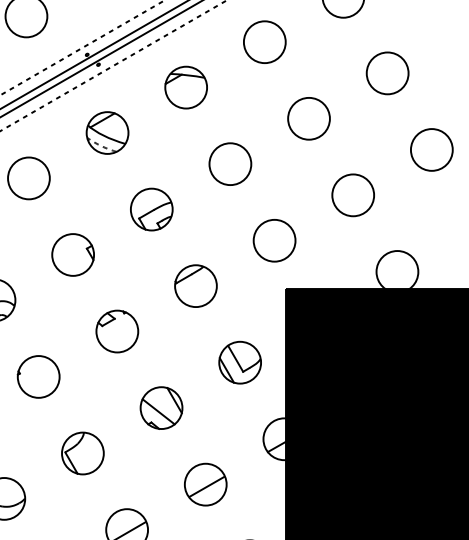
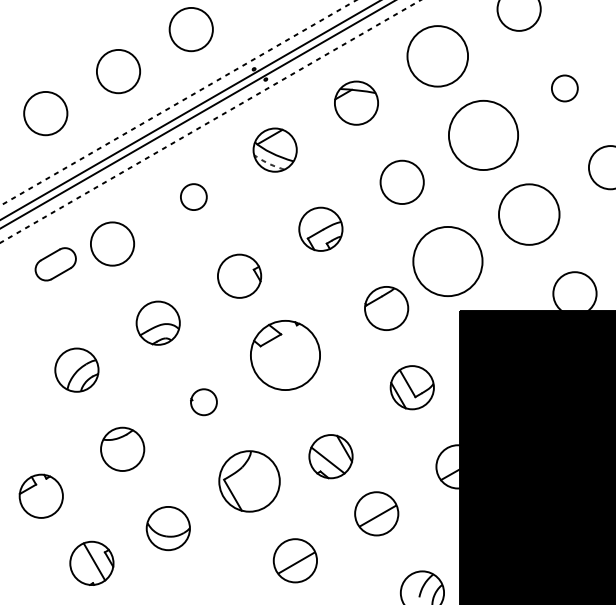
circle: (264, 41) -> (437, 55), size x1.4
circle: (387, 73) -> (564, 88), size x0.6
circle: (308, 118) -> (483, 135), size x1.6
circle: (28, 177) -> (193, 196), size x0.6
circle: (352, 195) -> (528, 214), size x1.4
circle: (274, 240) -> (447, 261), size x1.6
part: (195, 286) -> (386, 308), moved
part: (116, 331) -> (284, 355), size x1.6
circle: (38, 376) -> (203, 401), size x0.6
part: (161, 407) -> (330, 456), moved
part: (82, 453) -> (249, 481), size x1.4

